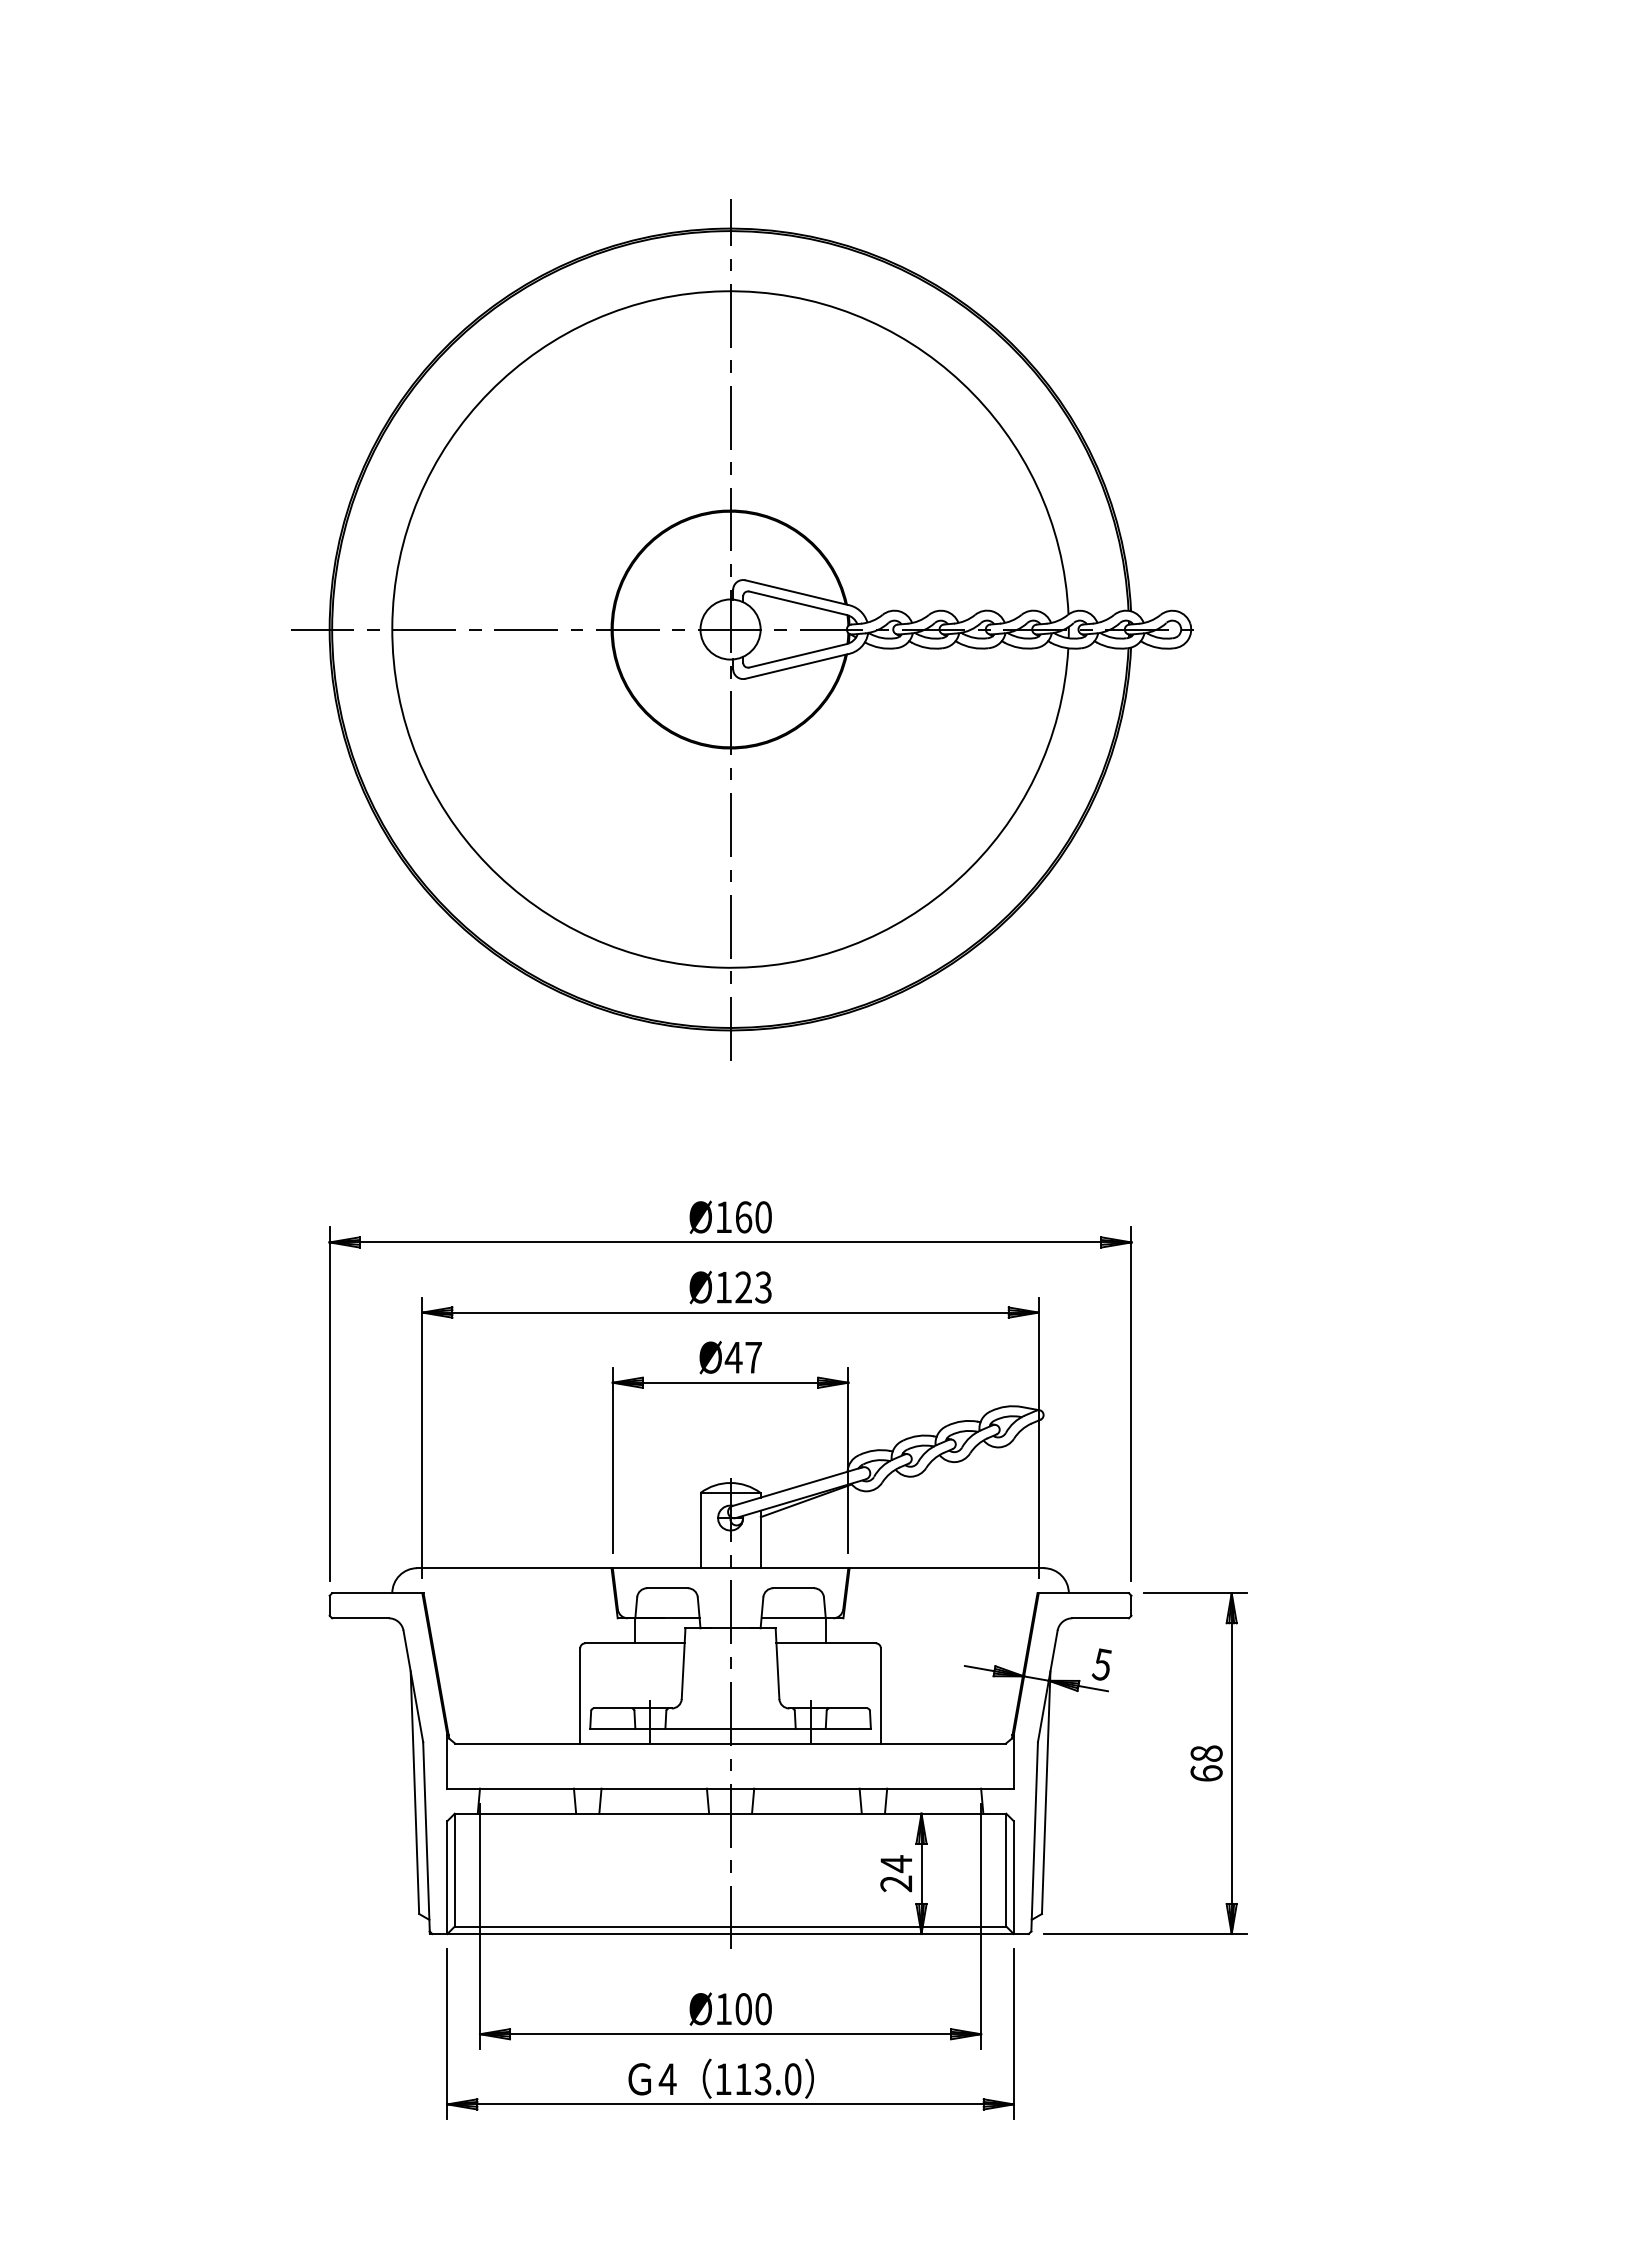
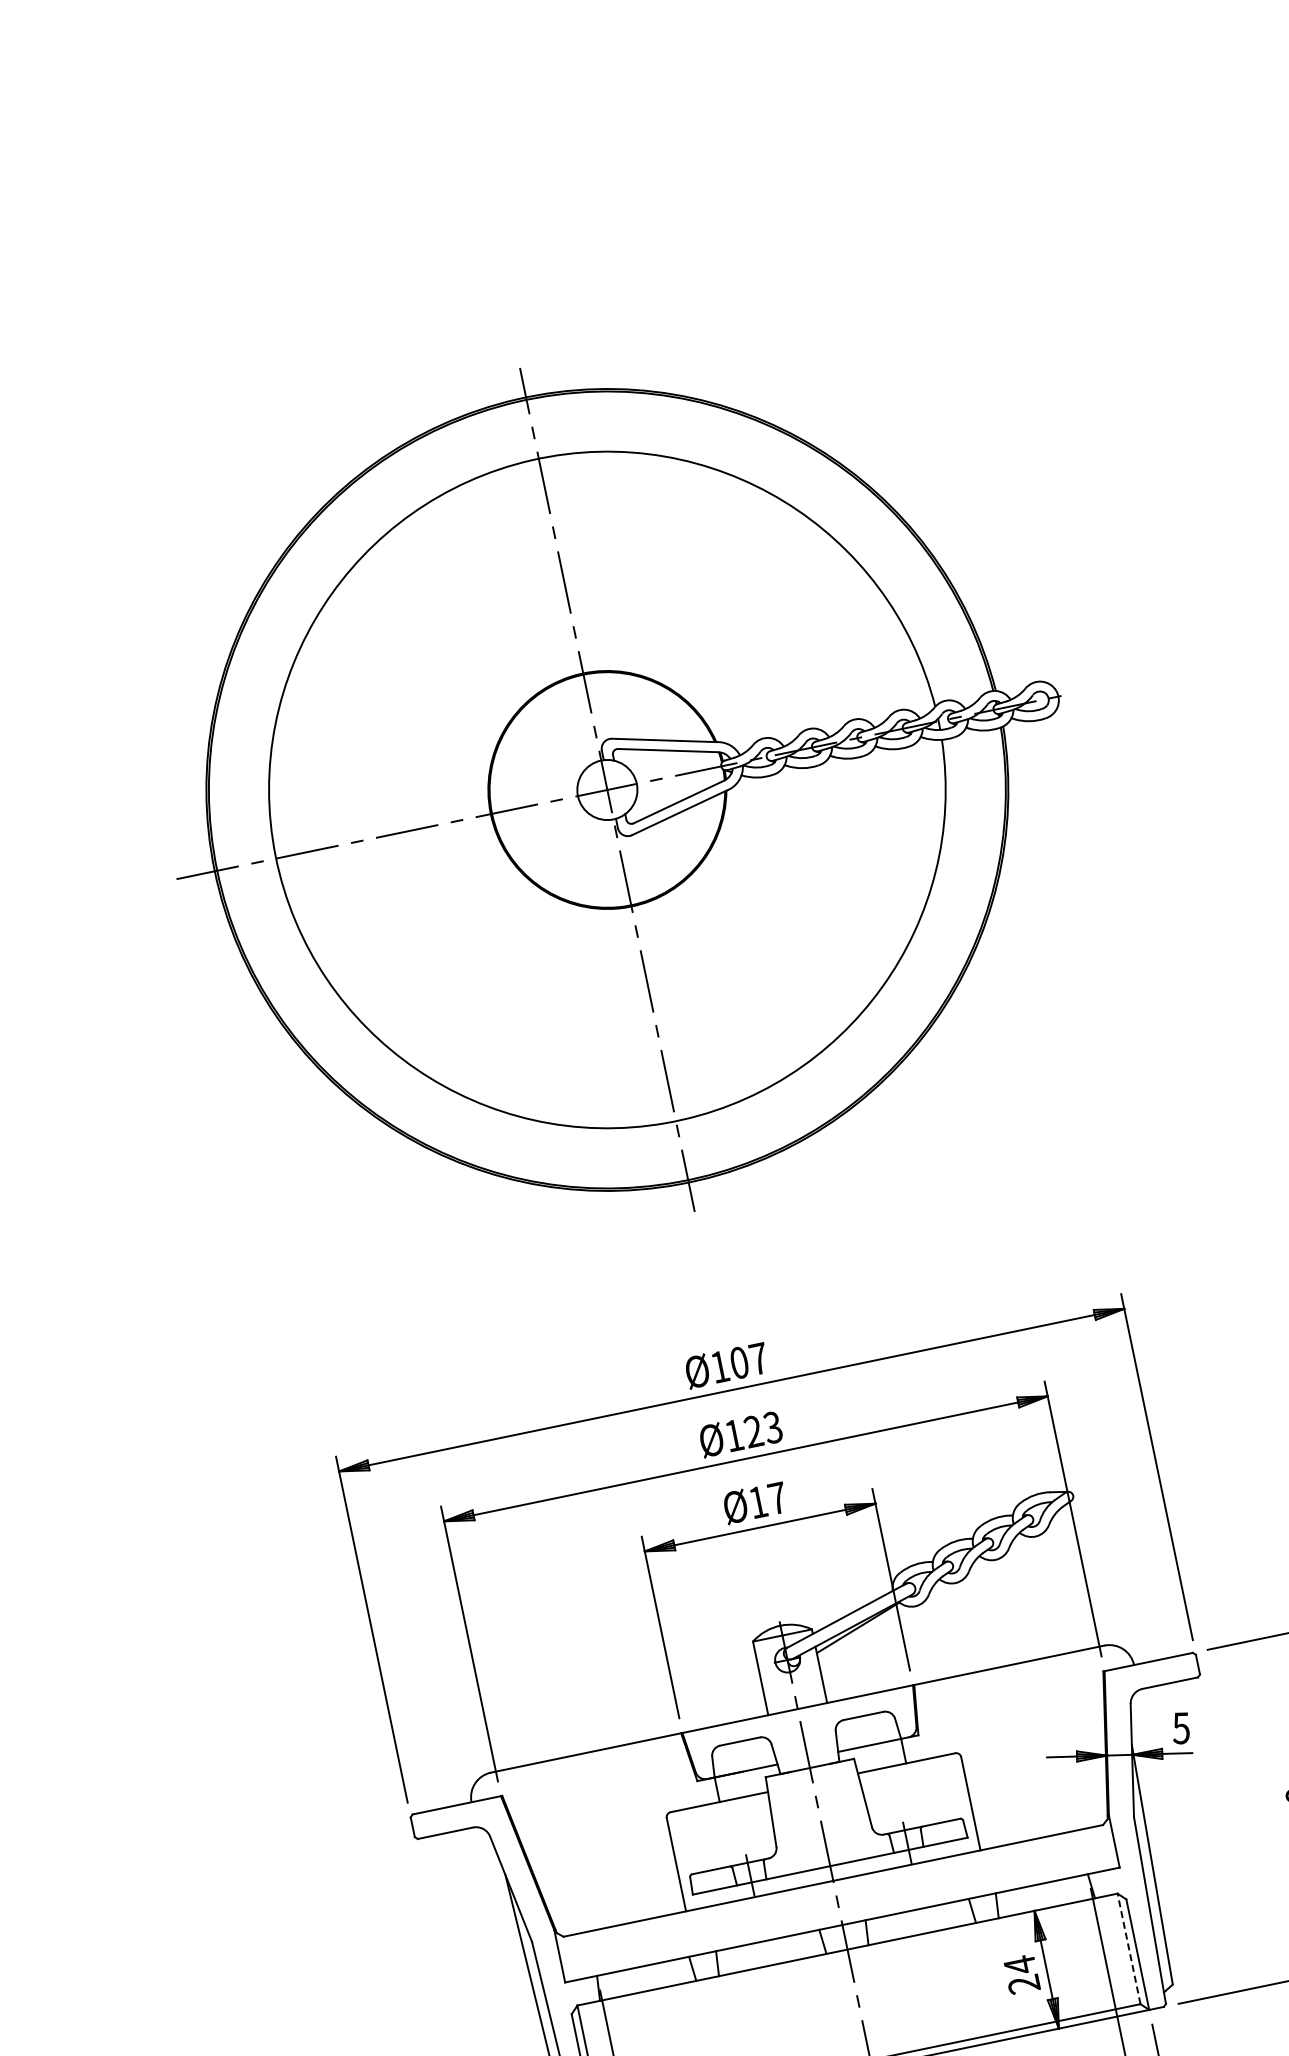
text: (753, 1217) -> (749, 1361), Ø160 -> Ø107
text: (733, 1357) -> (757, 1502), Ø47 -> Ø17
line: (1006, 1869) -> (1129, 1948), solid -> dashed

